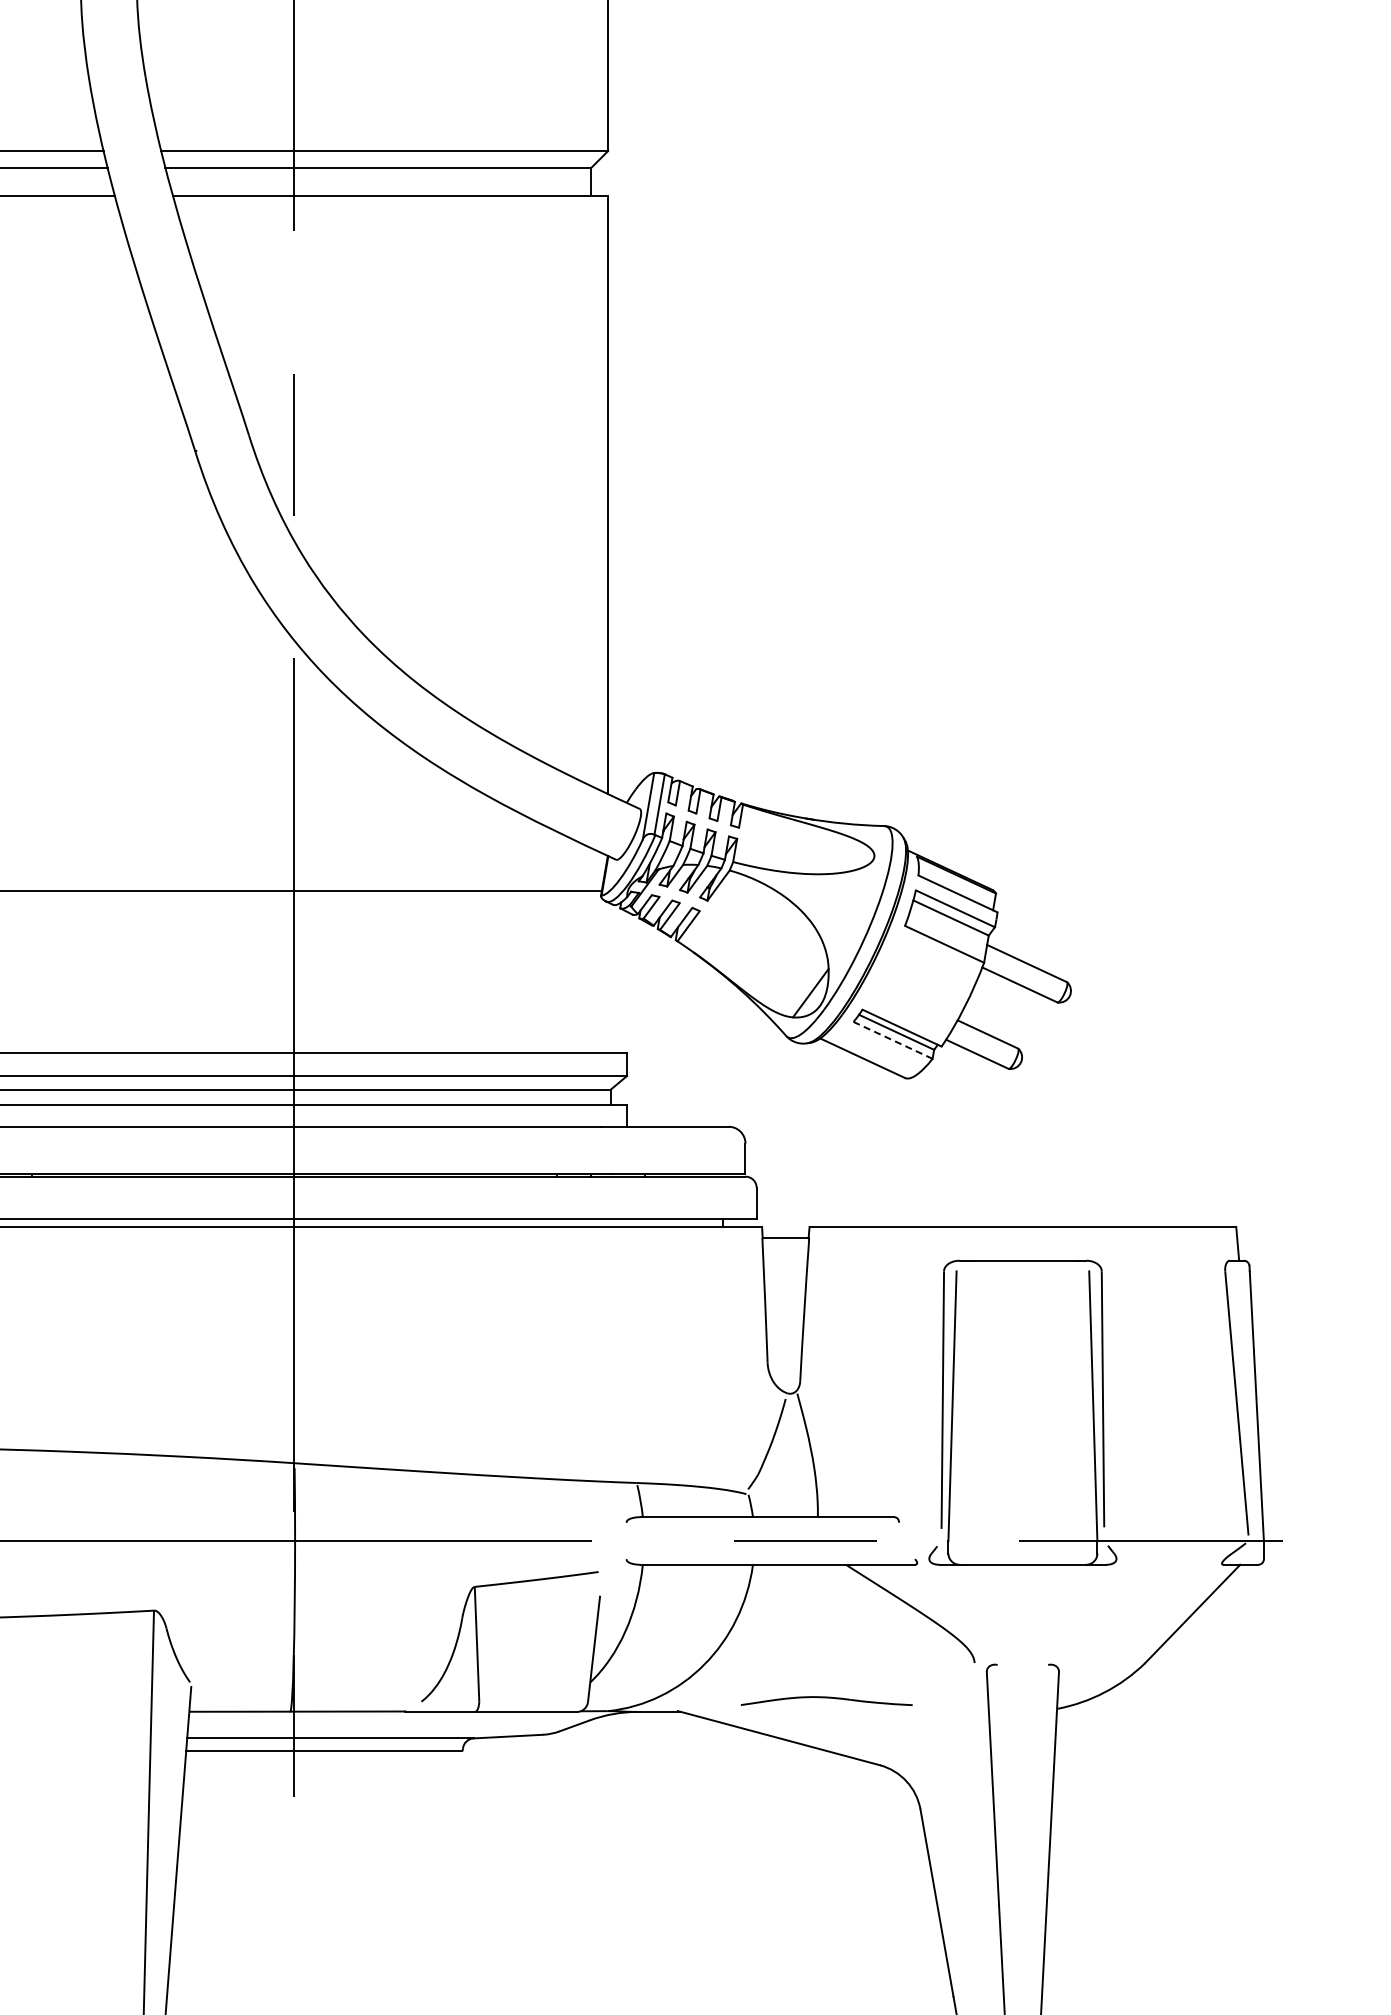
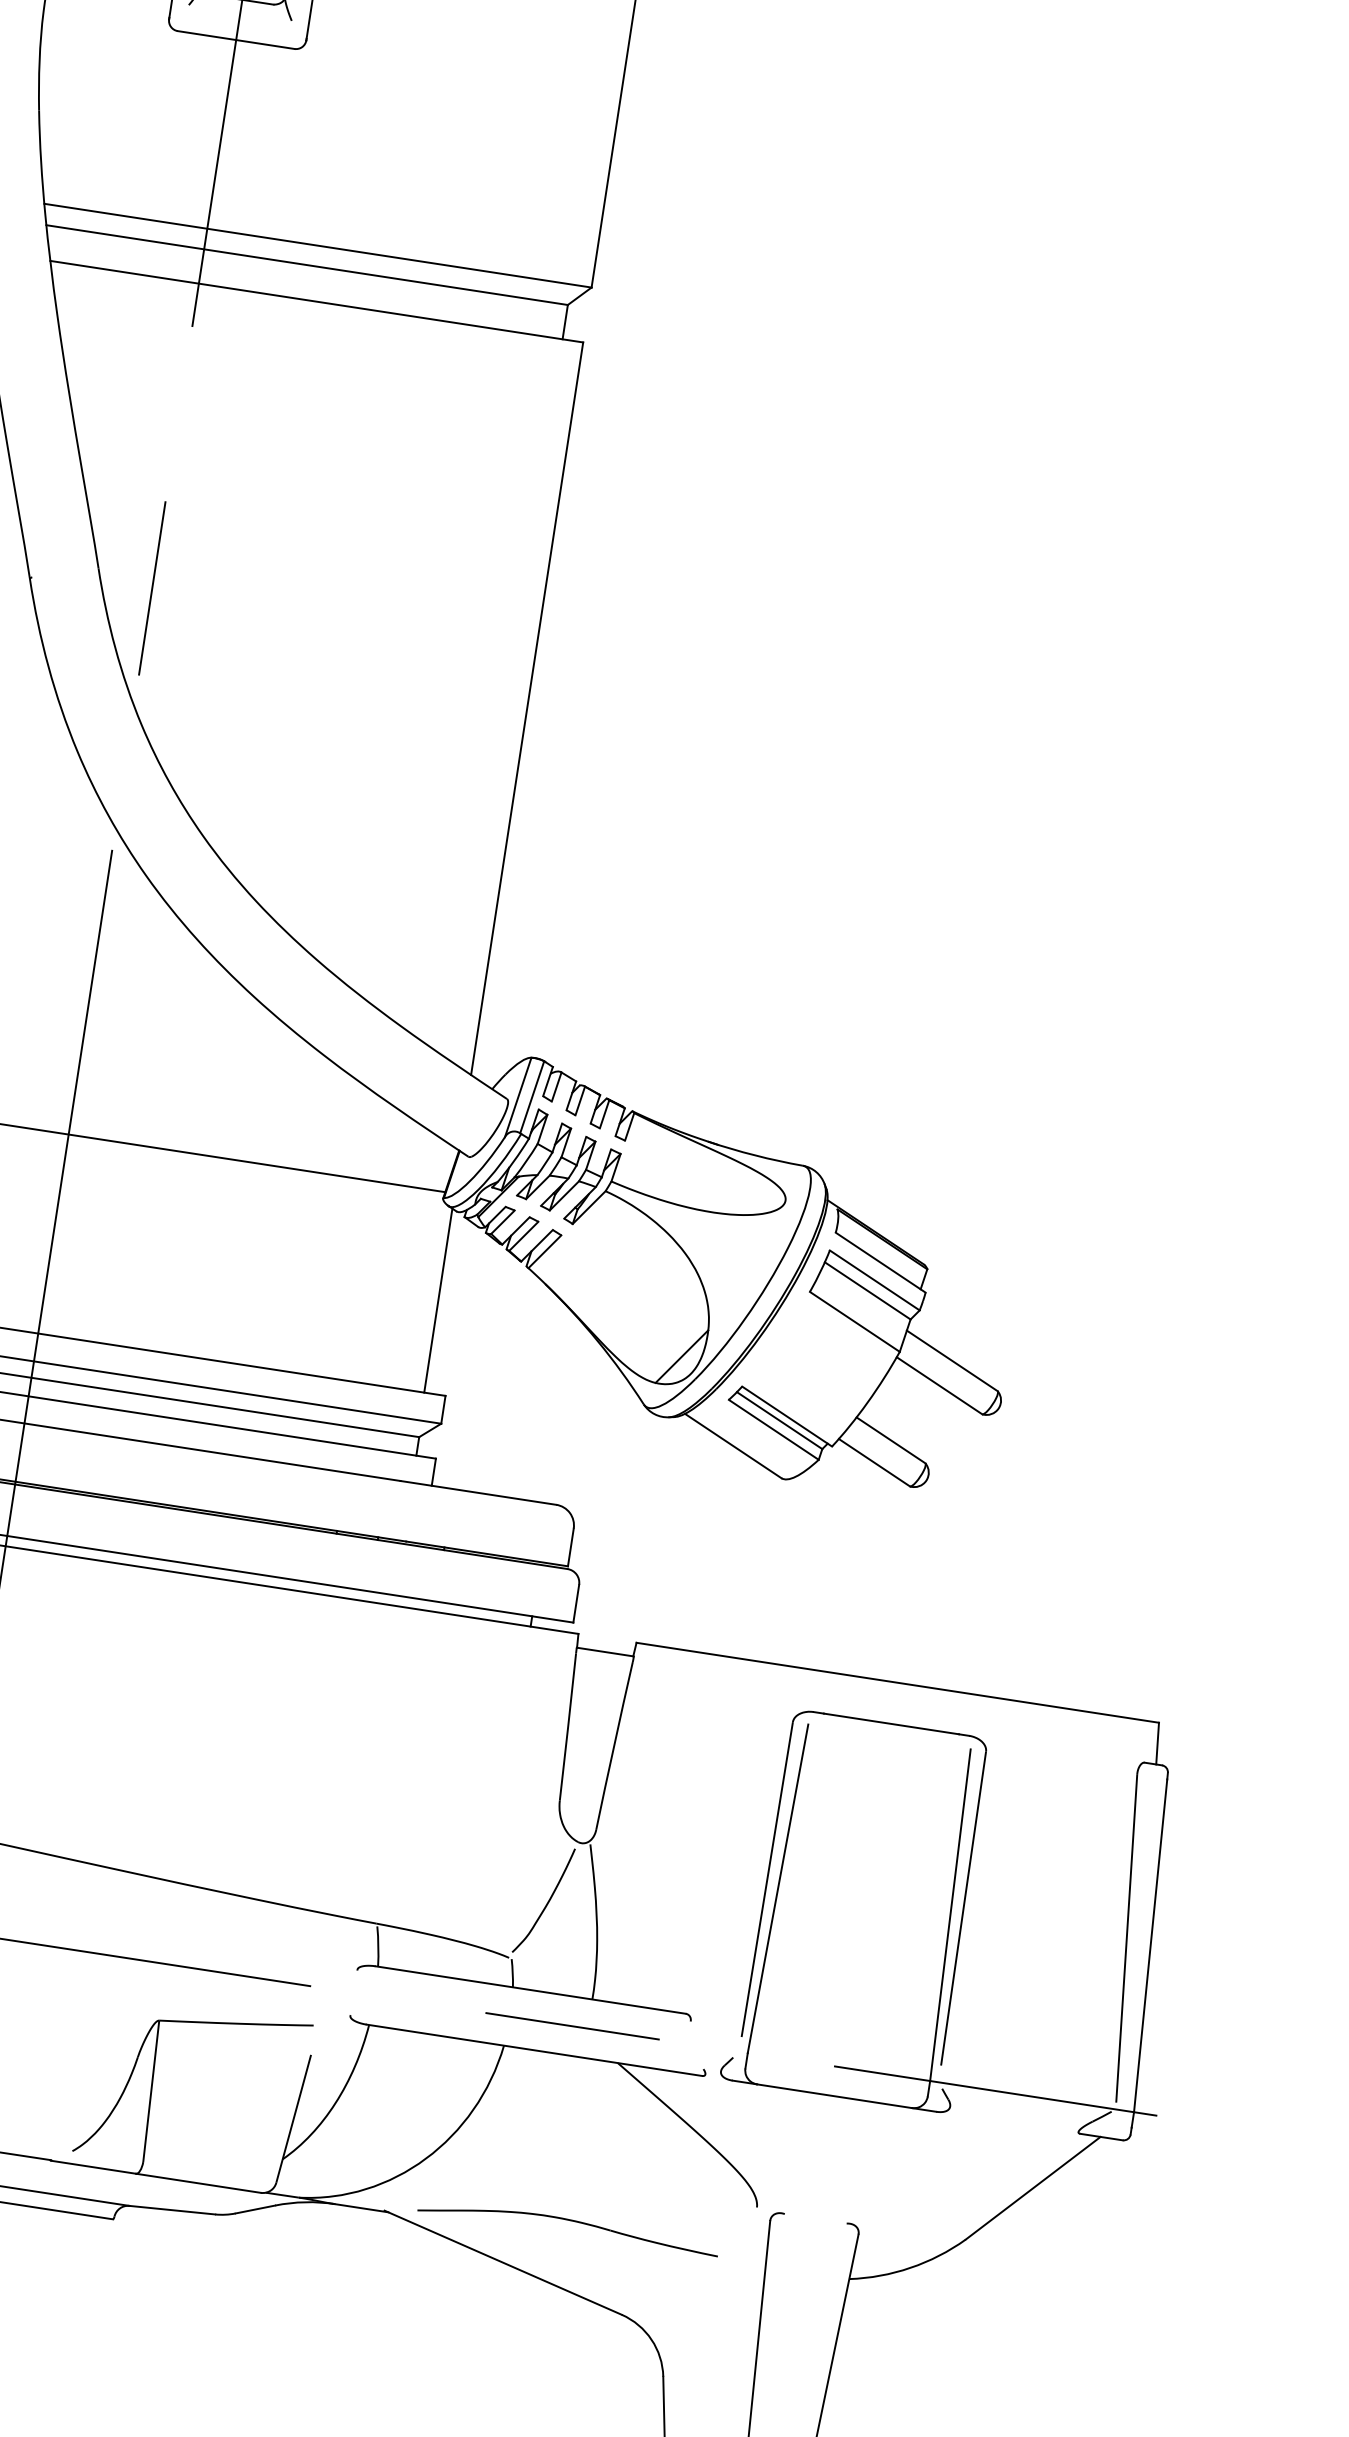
line: (609, 978) -> (438, 1300), added
line: (893, 1040) -> (774, 1430), dashed -> solid
part: (826, 1700) -> (568, 2225), size x1.43

